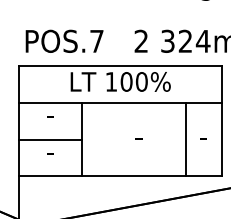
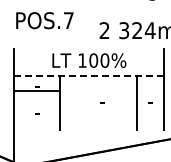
text: (64, 41) -> (44, 20), moved
line: (119, 66) -> (88, 49), removed
line: (120, 103) -> (89, 76), solid -> dashed
line: (50, 139) -> (37, 91), moved
line: (119, 176) -> (88, 130), removed

